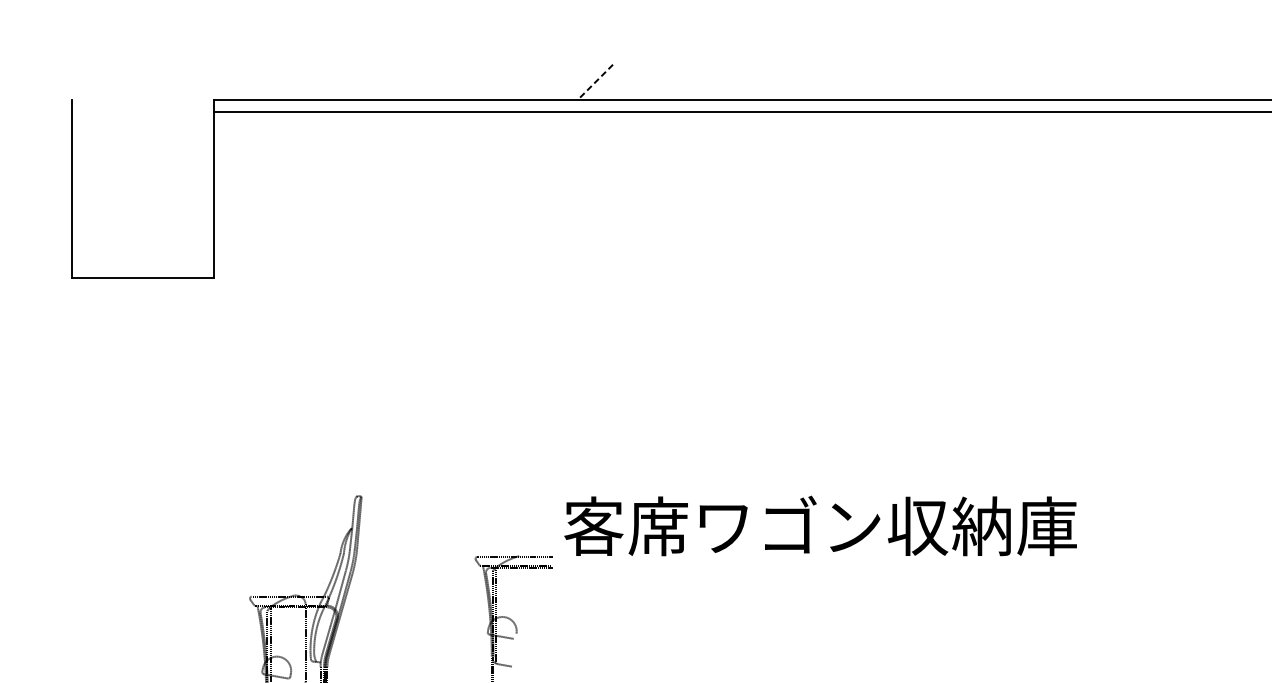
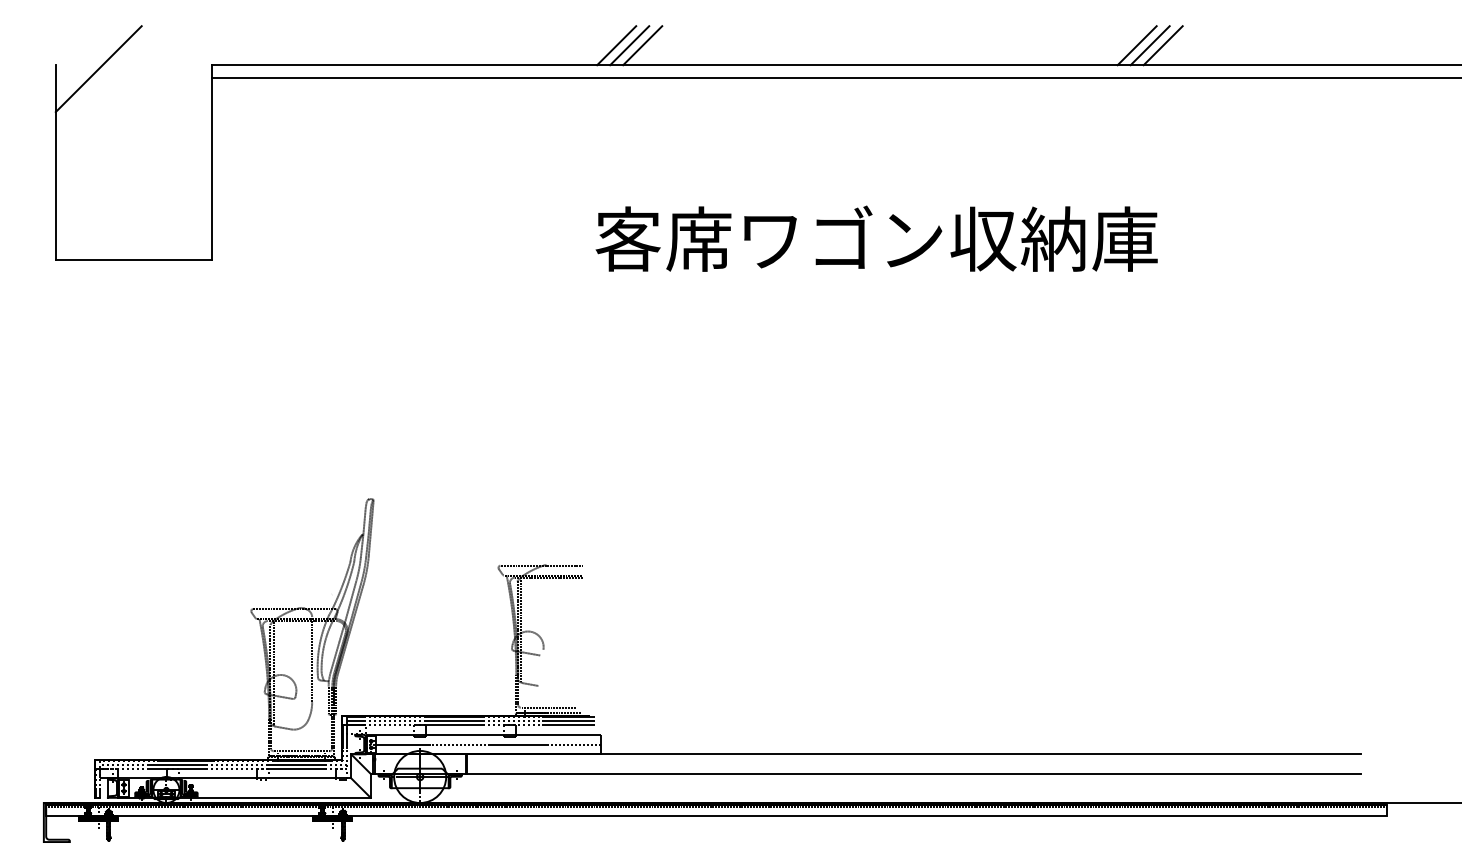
line: (583, 82) -> (616, 45), added
line: (595, 82) -> (629, 45), dashed -> solid
line: (606, 82) -> (642, 45), added
line: (1057, 82) -> (1136, 45), added
line: (1069, 82) -> (1149, 45), added
line: (1081, 82) -> (1162, 45), added
line: (110, 104) -> (98, 69), added
text: (820, 525) -> (876, 238), moved

